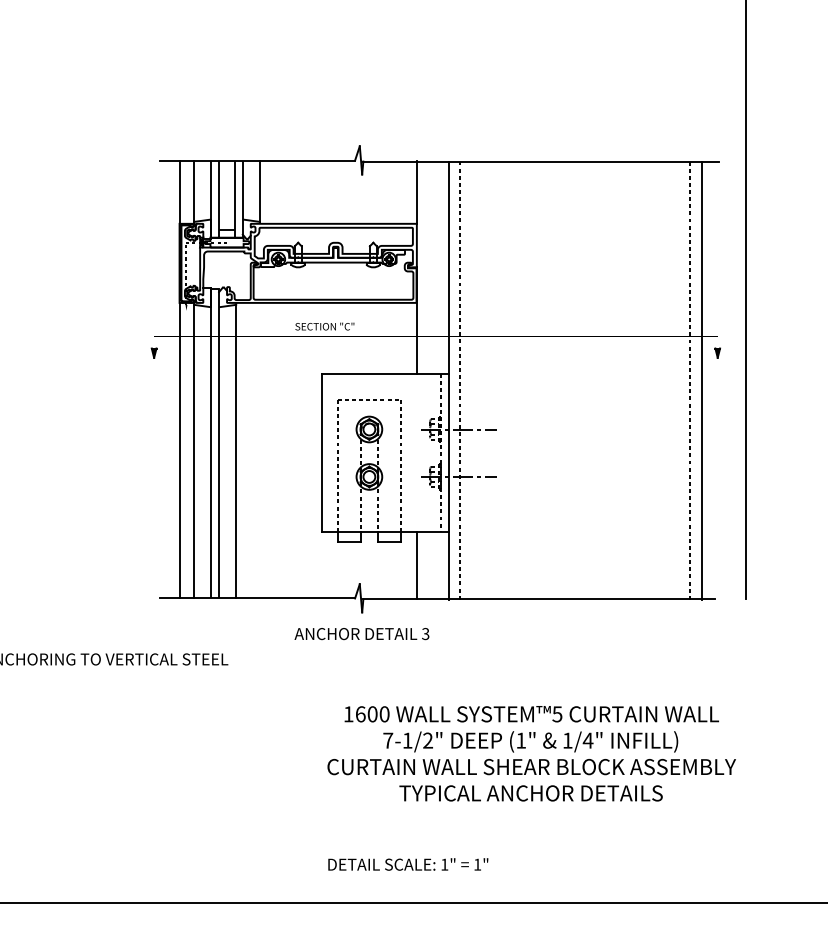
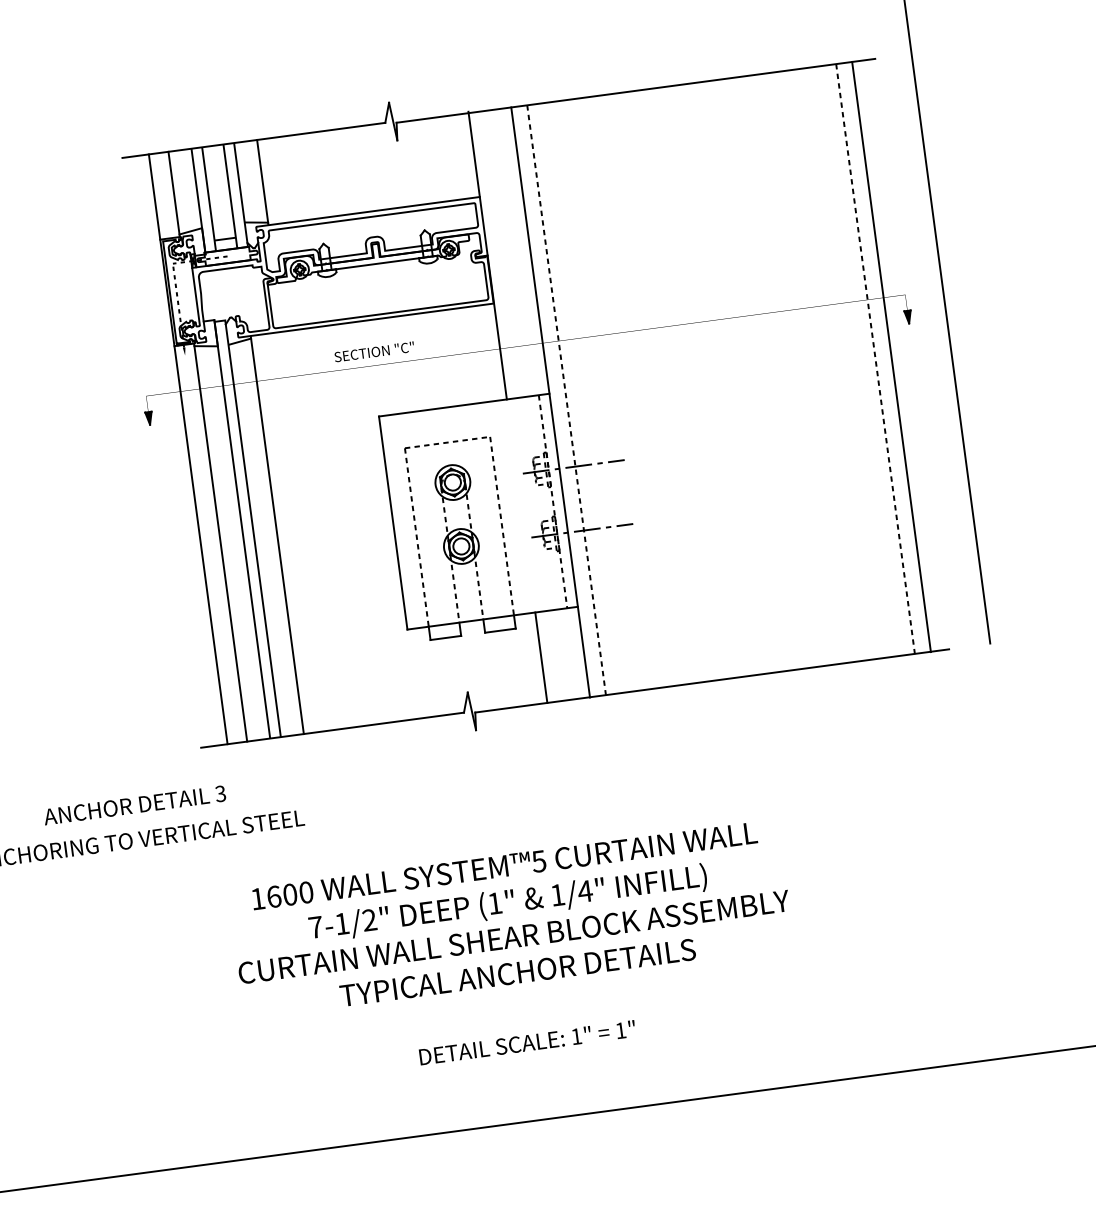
text: (361, 634) -> (134, 806), moved
text: (531, 753) -> (511, 918), moved
text: (408, 864) -> (527, 1042), moved

